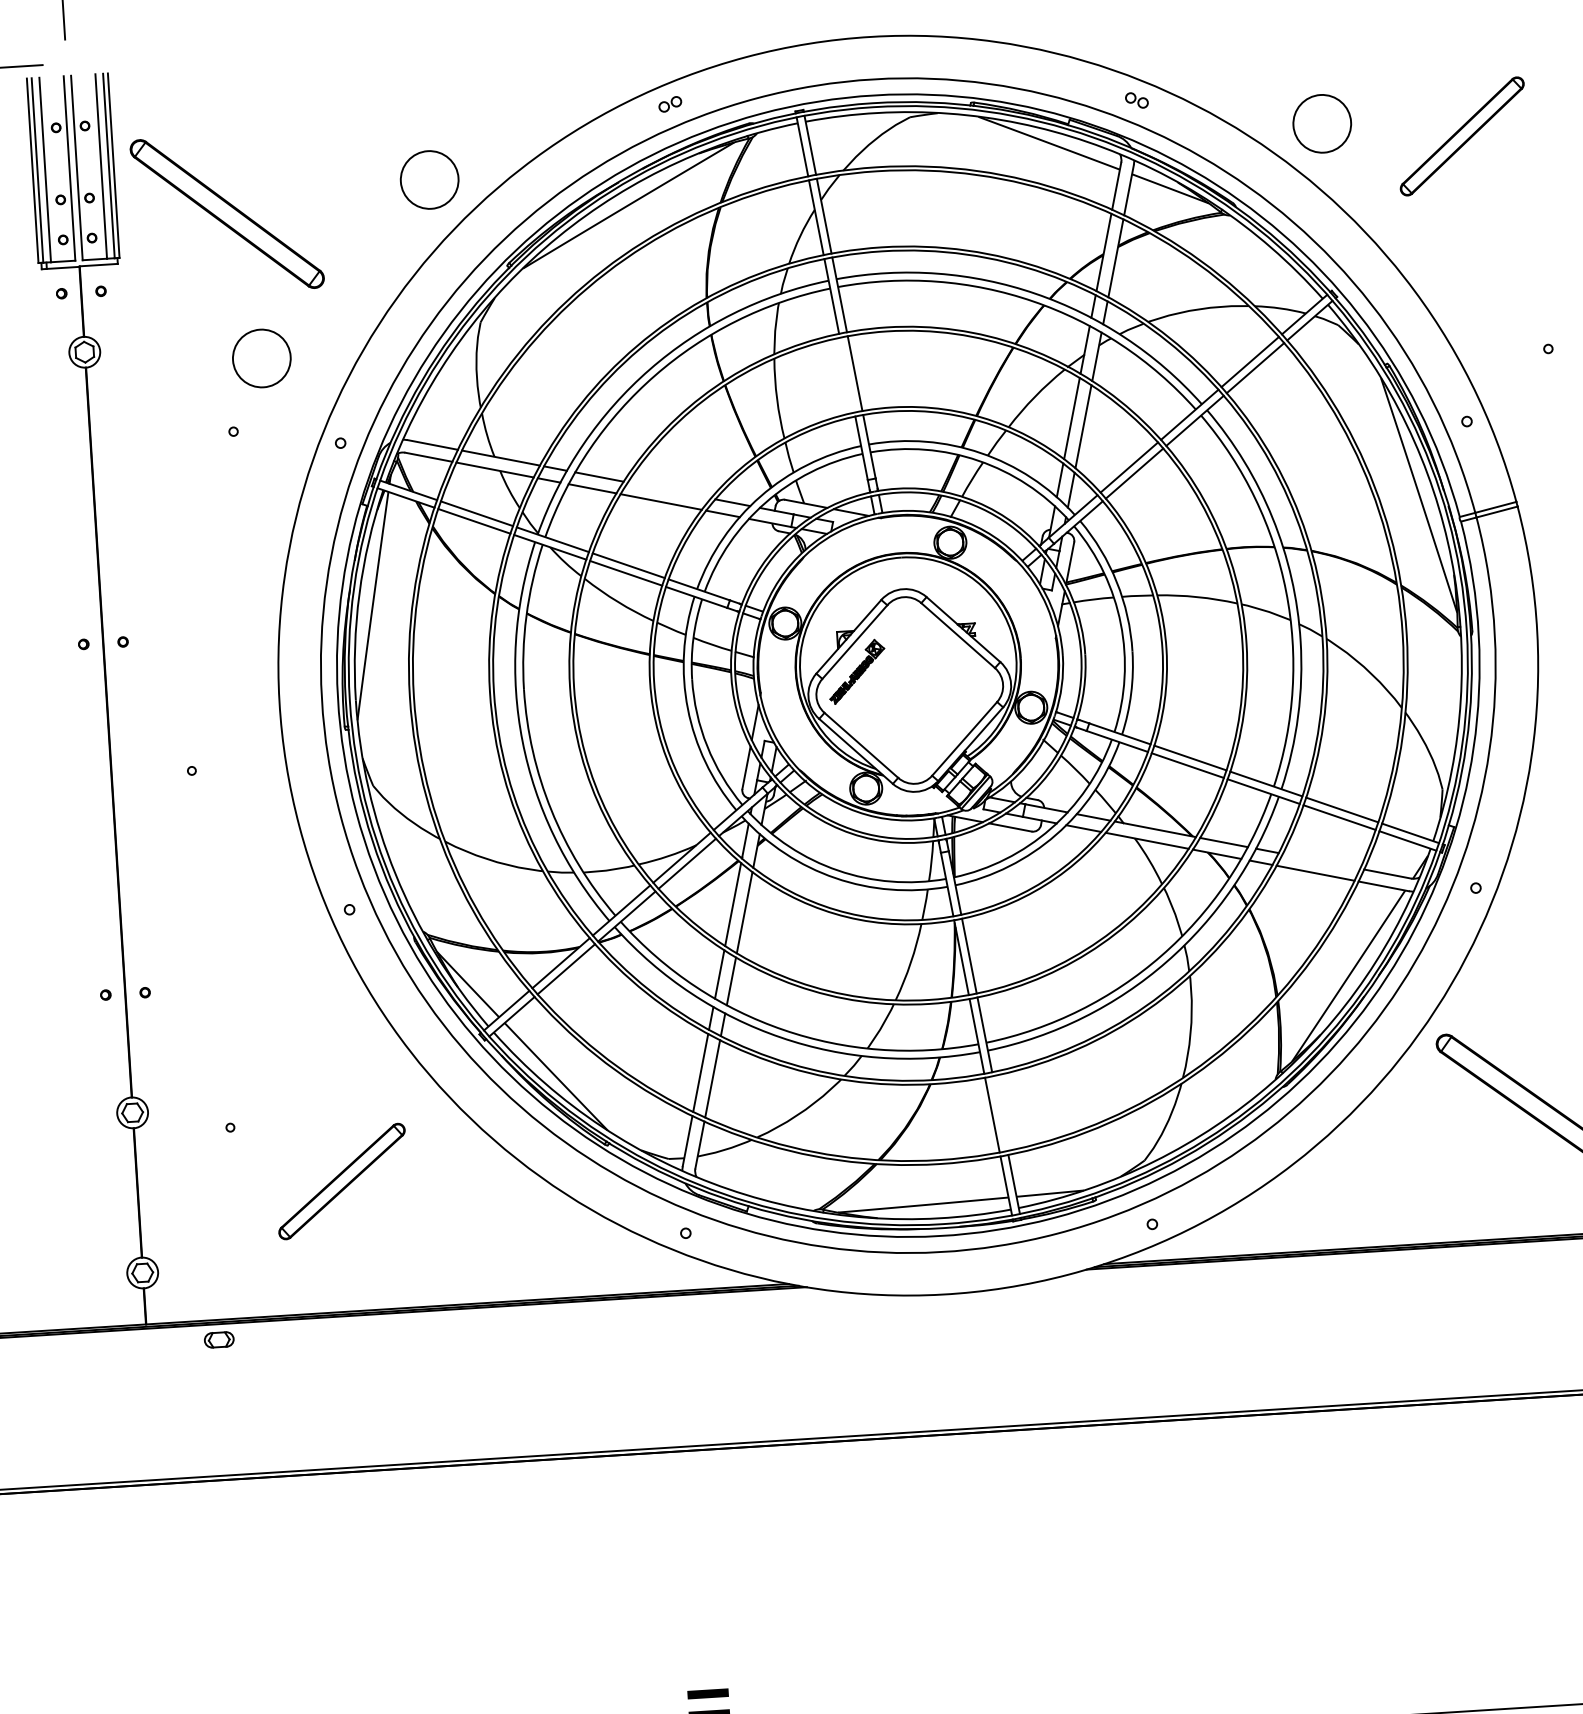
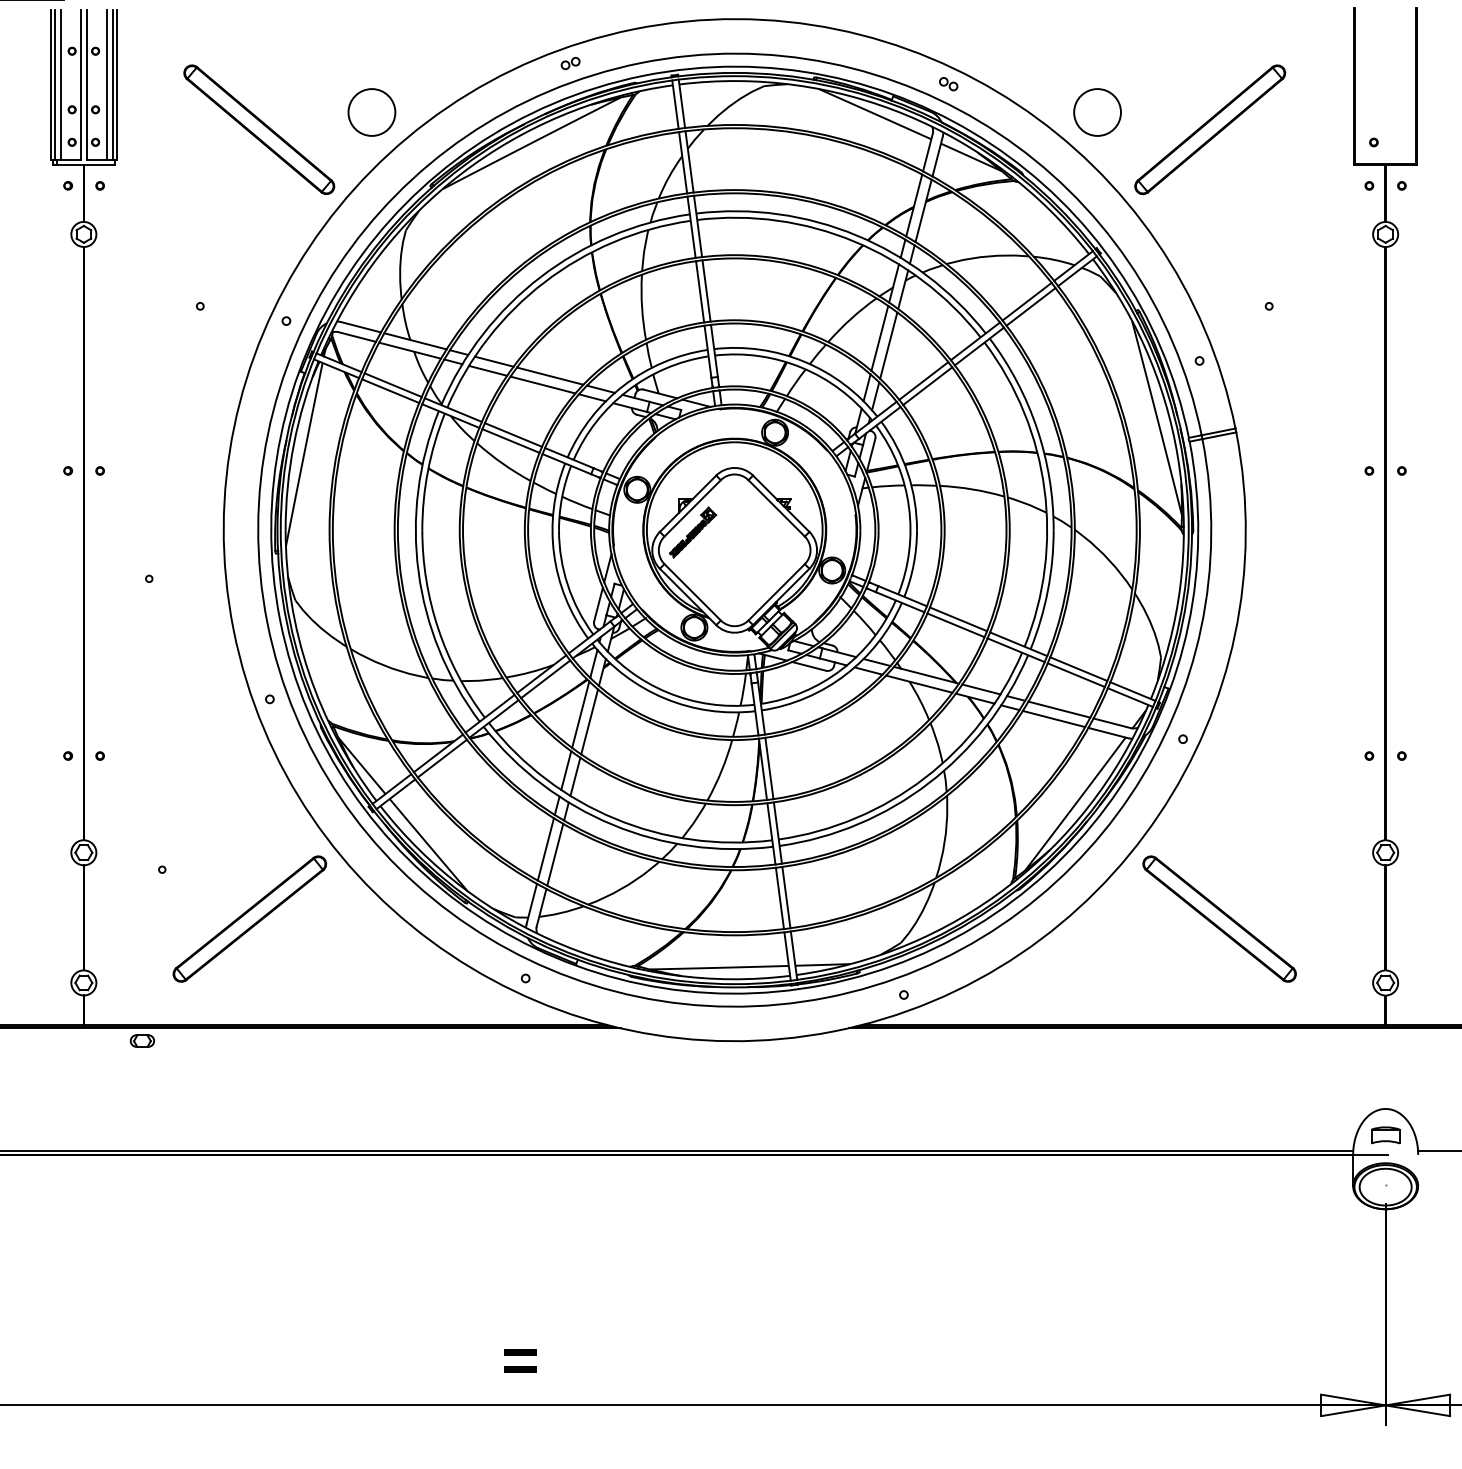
part: (1462, 136) -> (1210, 129), size x1.43
part: (227, 213) -> (259, 129), moved
circle: (261, 358) -> (226, 248), removed
line: (847, 374) -> (700, 291), added
line: (669, 489) -> (550, 375), added
line: (1321, 861) -> (1059, 709), added
line: (1000, 1113) -> (786, 897), added
part: (341, 1180) -> (249, 918), size x1.43

